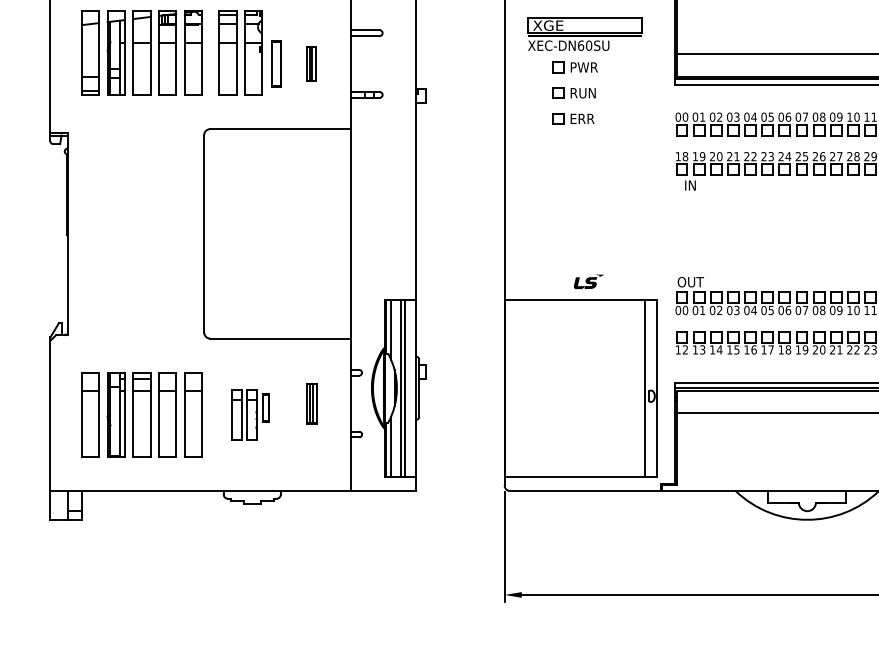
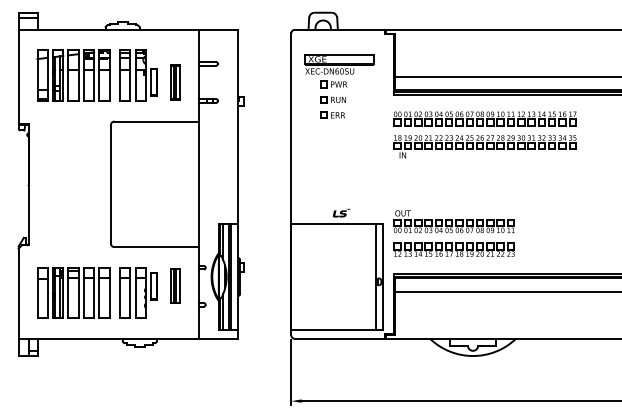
part: (311, 64) -> (175, 82), size x1.67
part: (311, 402) -> (175, 285), size x1.43
part: (250, 413) -> (138, 292), size x1.67

